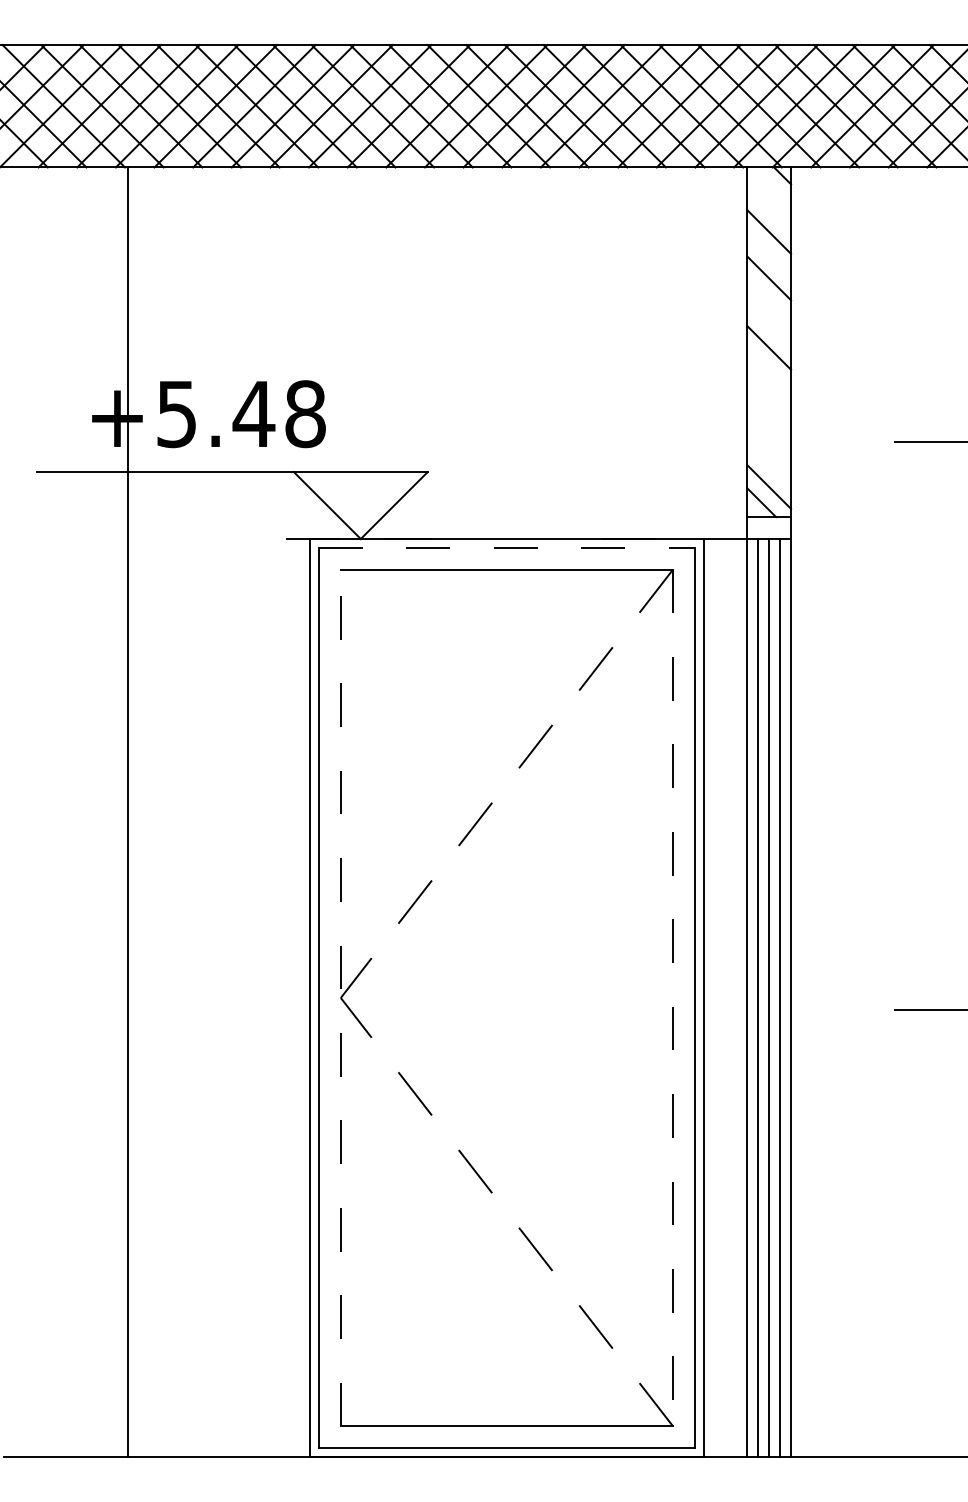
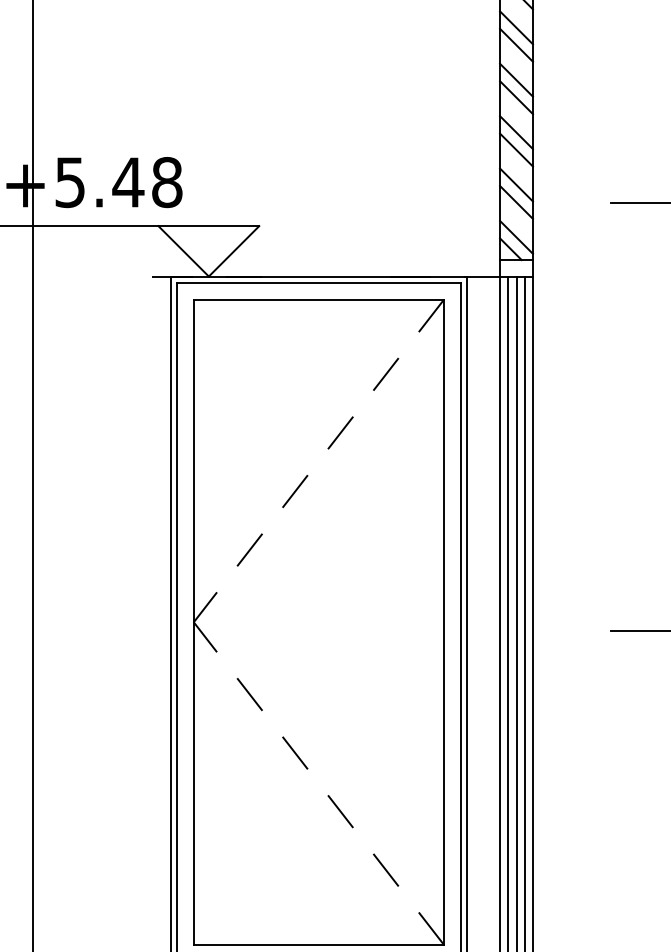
line: (769, 208) -> (516, 27), added
line: (769, 301) -> (516, 97), added
line: (769, 371) -> (516, 150), added
line: (769, 417) -> (516, 185), added
line: (769, 440) -> (516, 202), added
line: (506, 547) -> (318, 282), dashed -> solid
line: (340, 997) -> (193, 621), dashed -> solid
line: (673, 998) -> (444, 622), dashed -> solid

